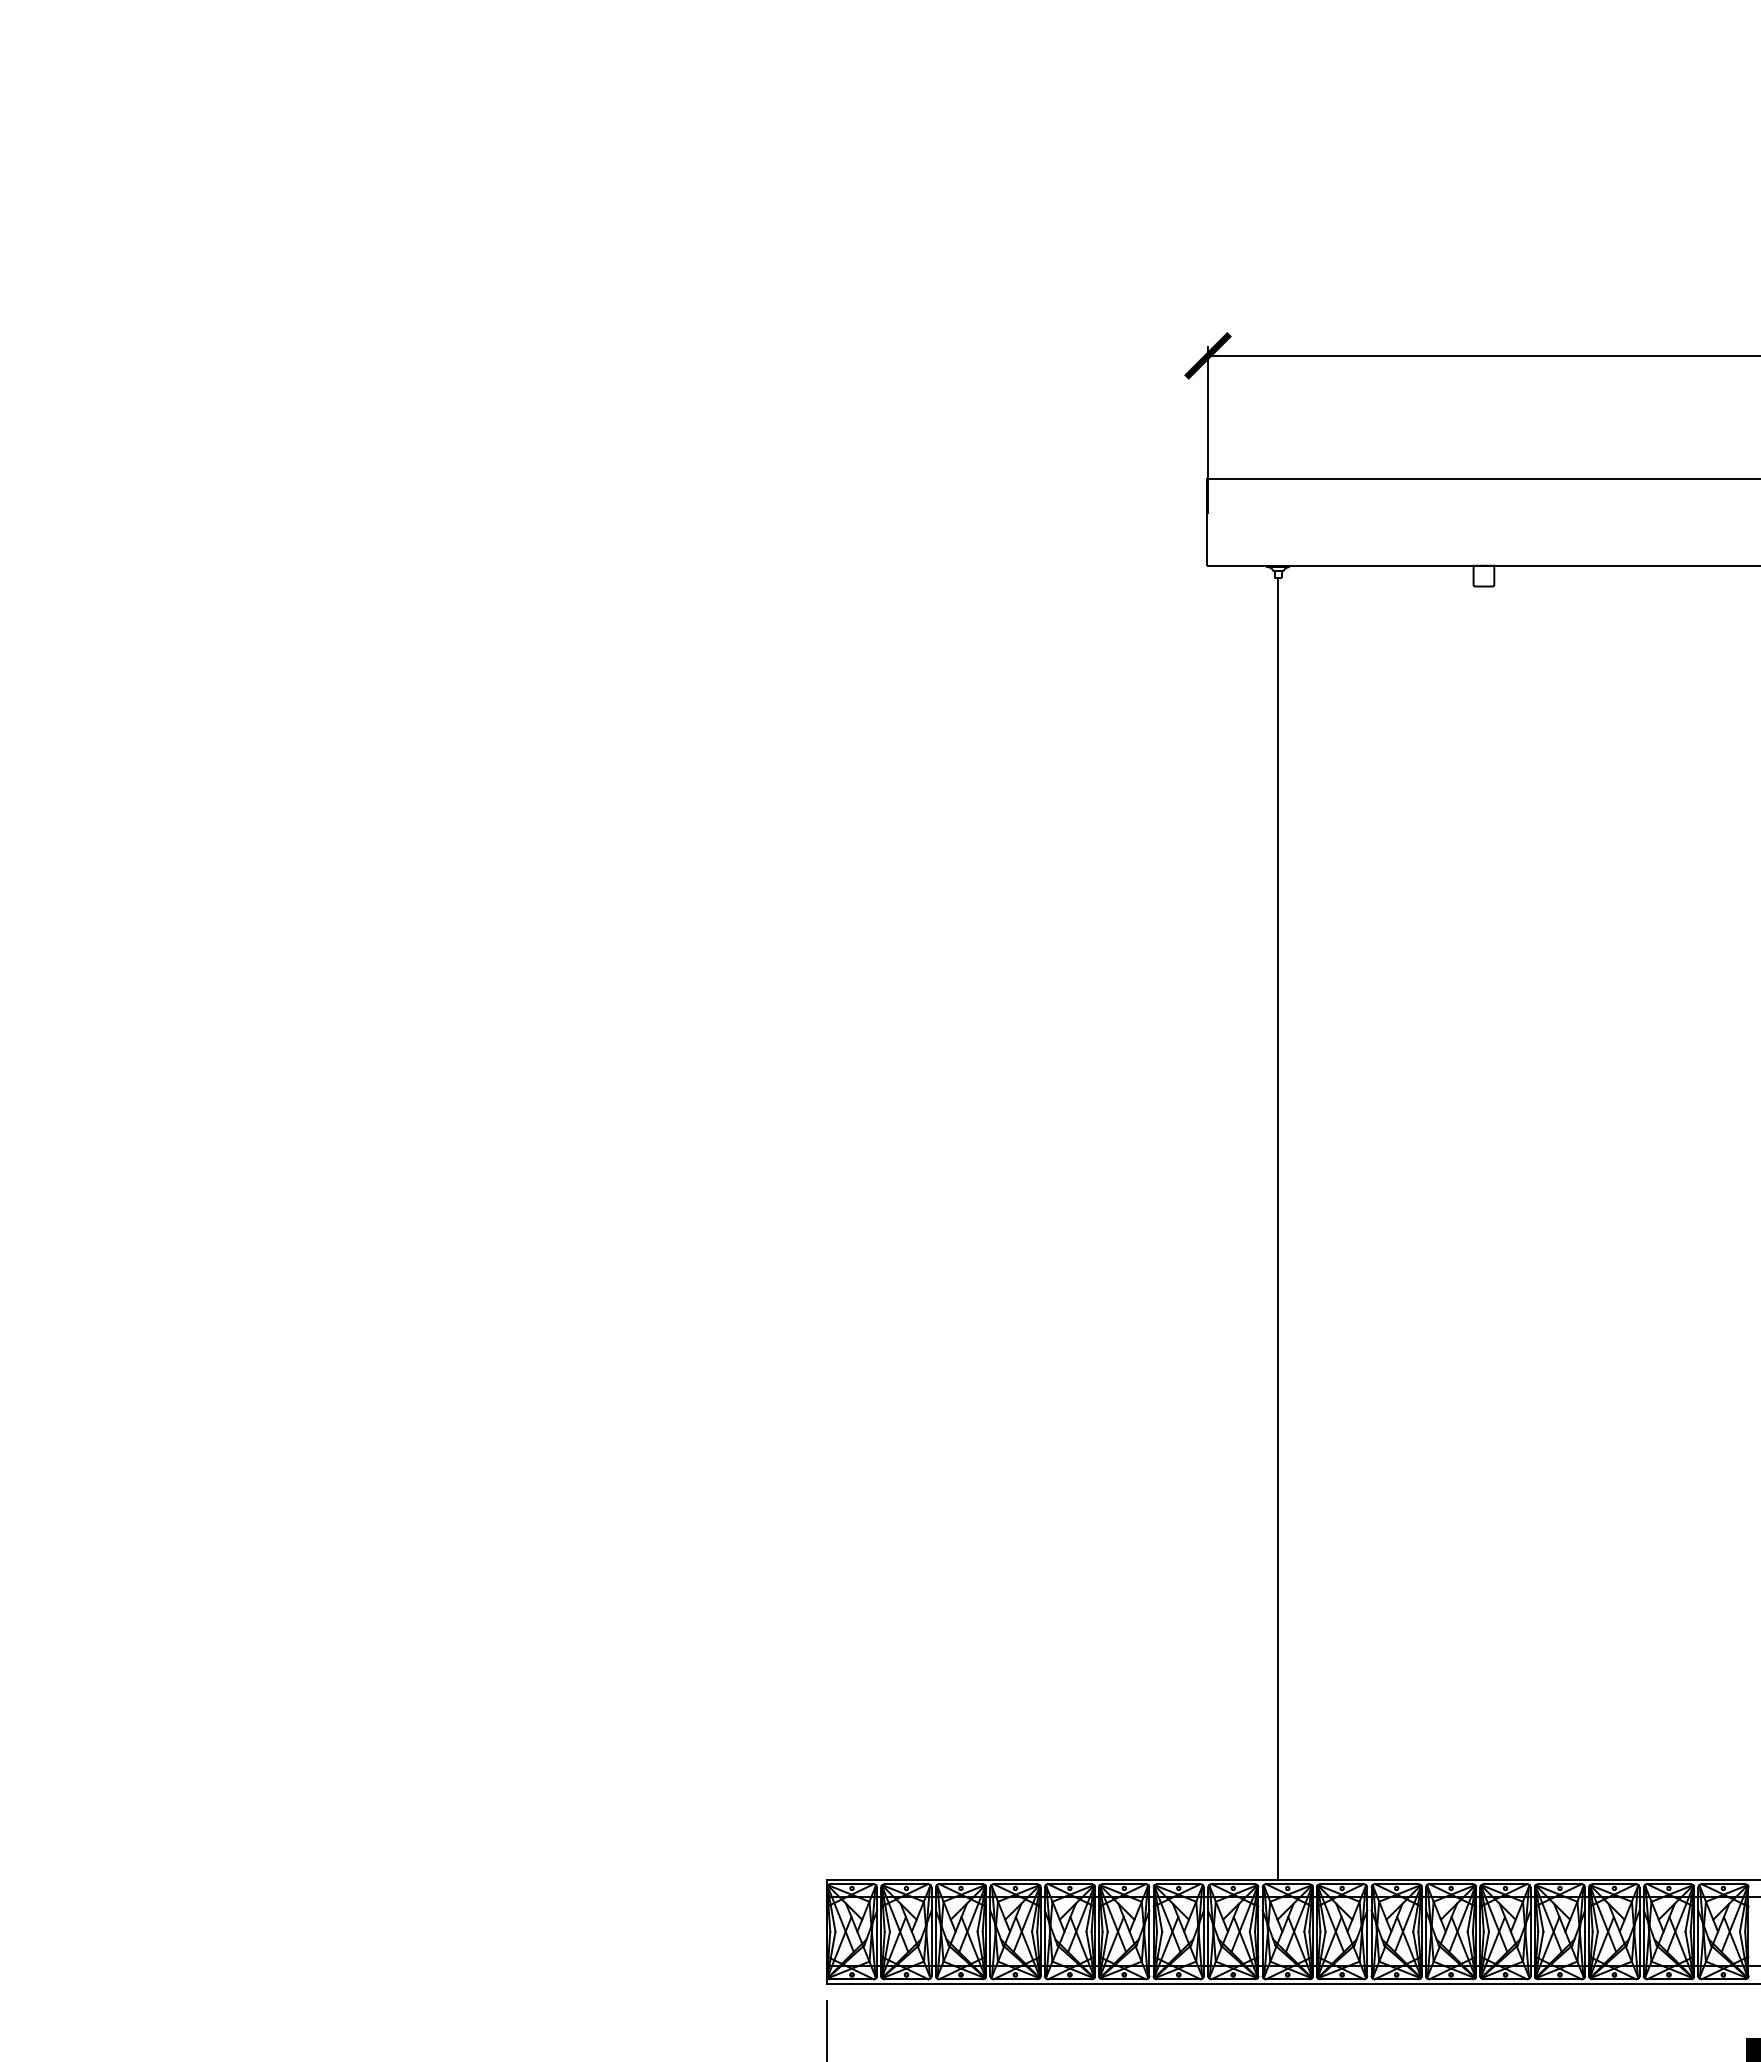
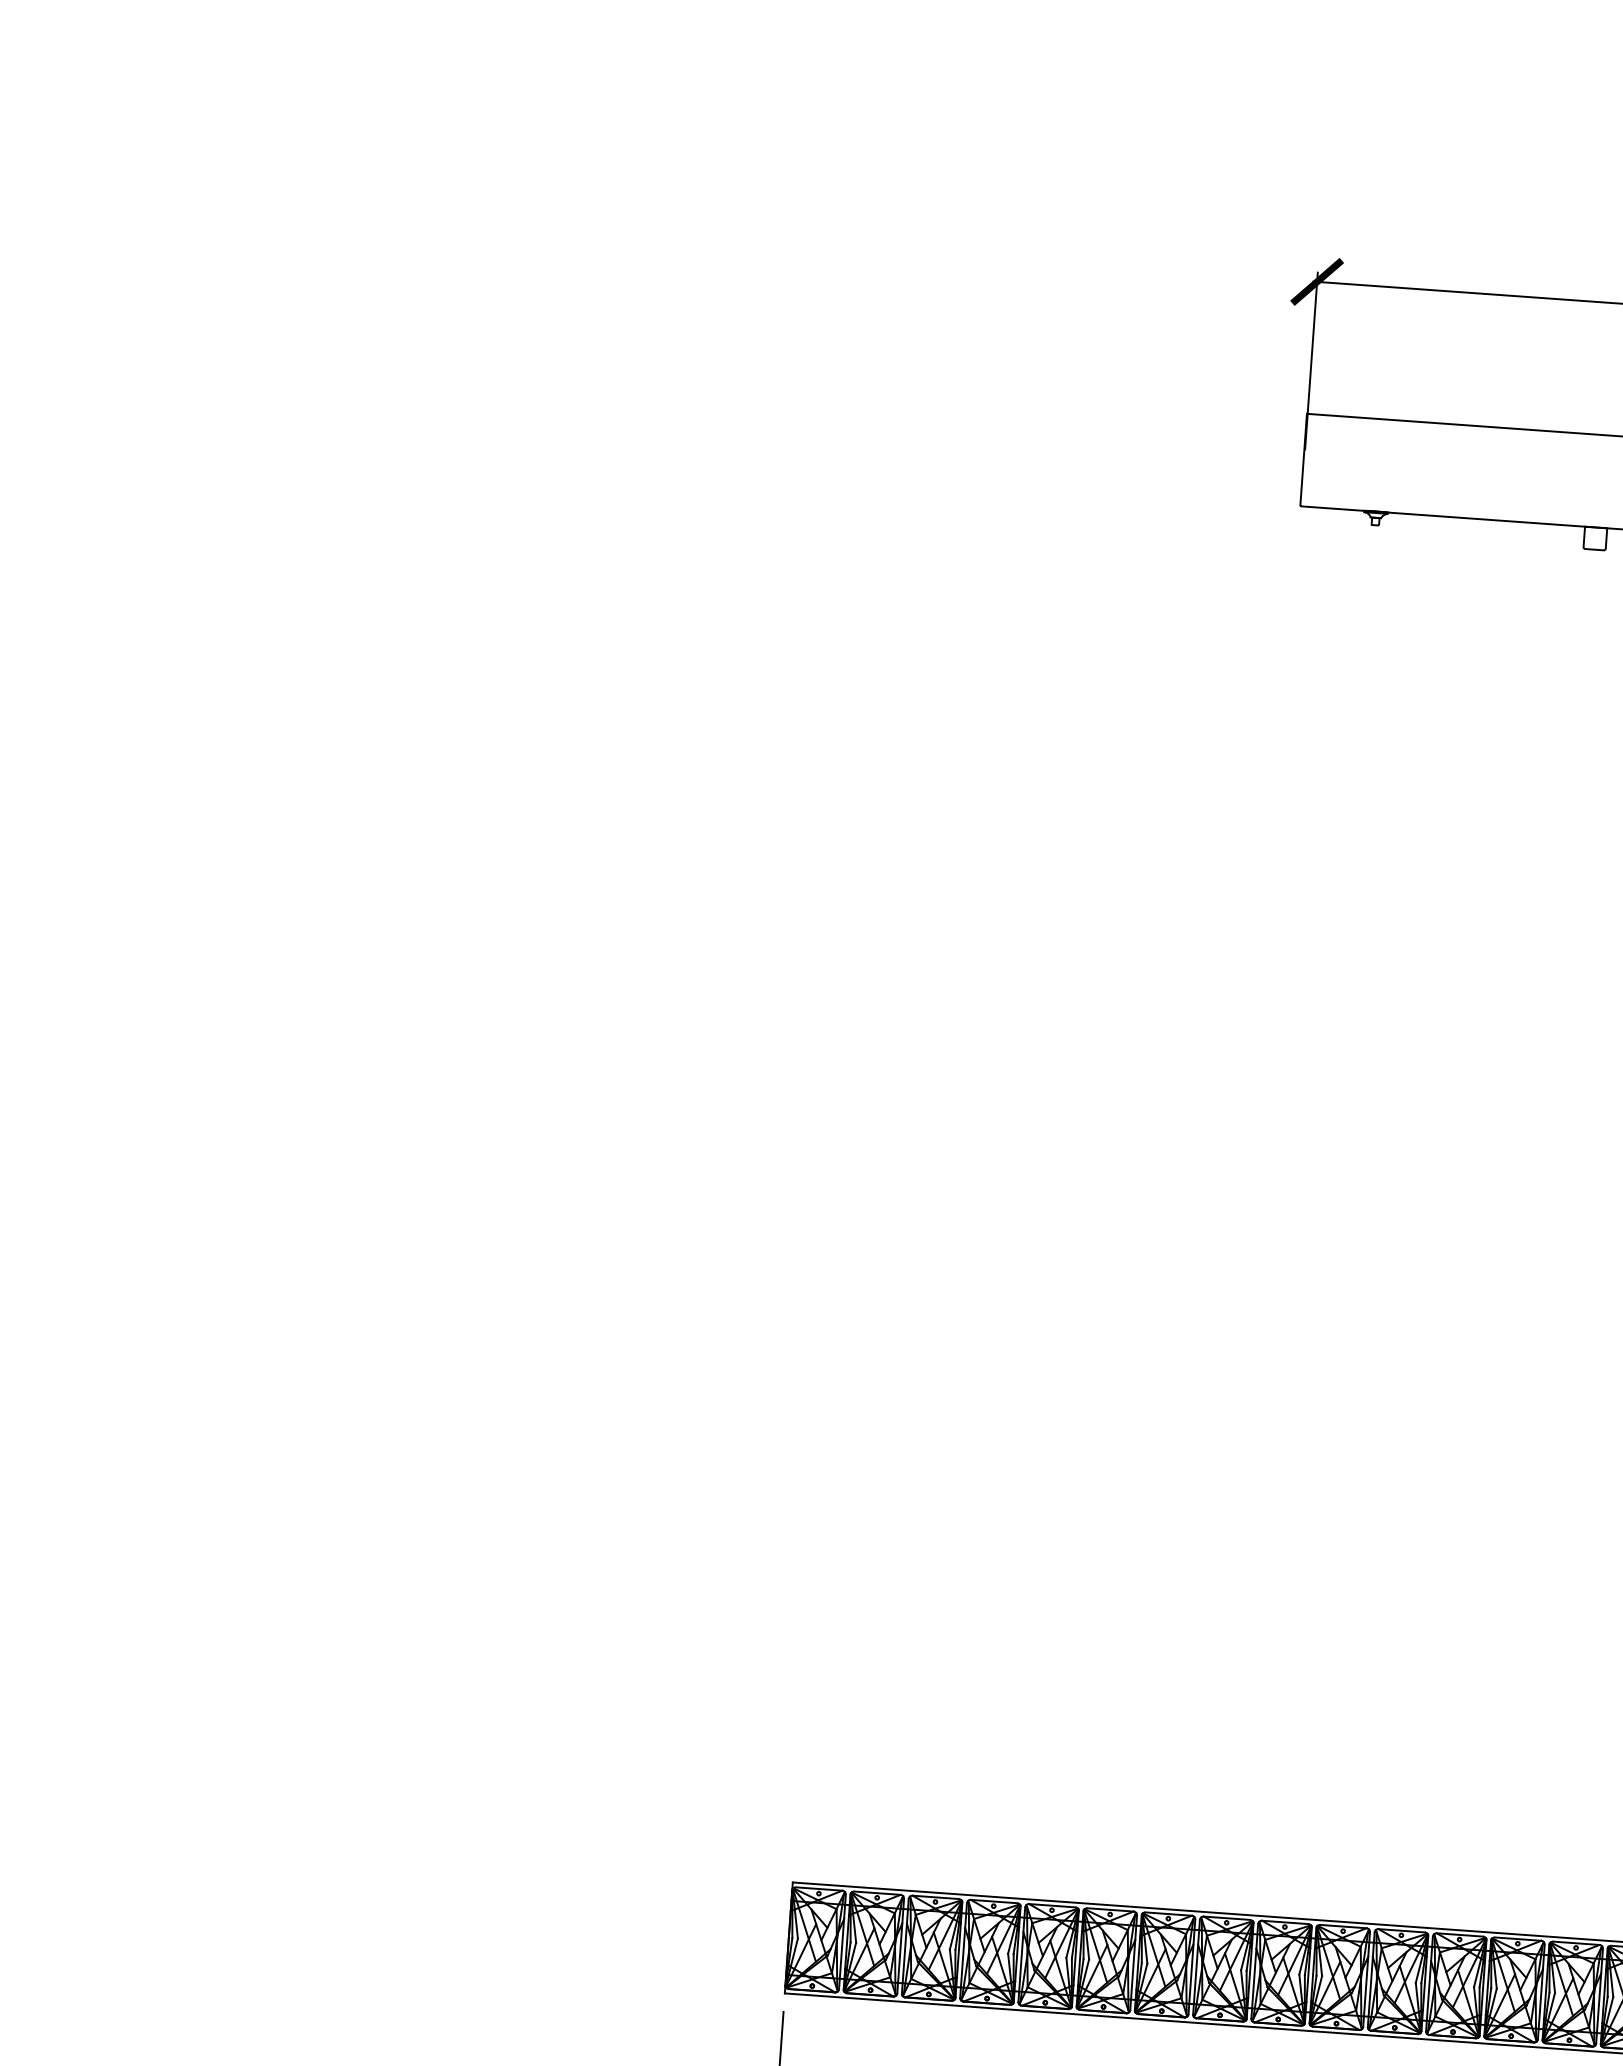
line: (1278, 1228) -> (1325, 1220), removed

